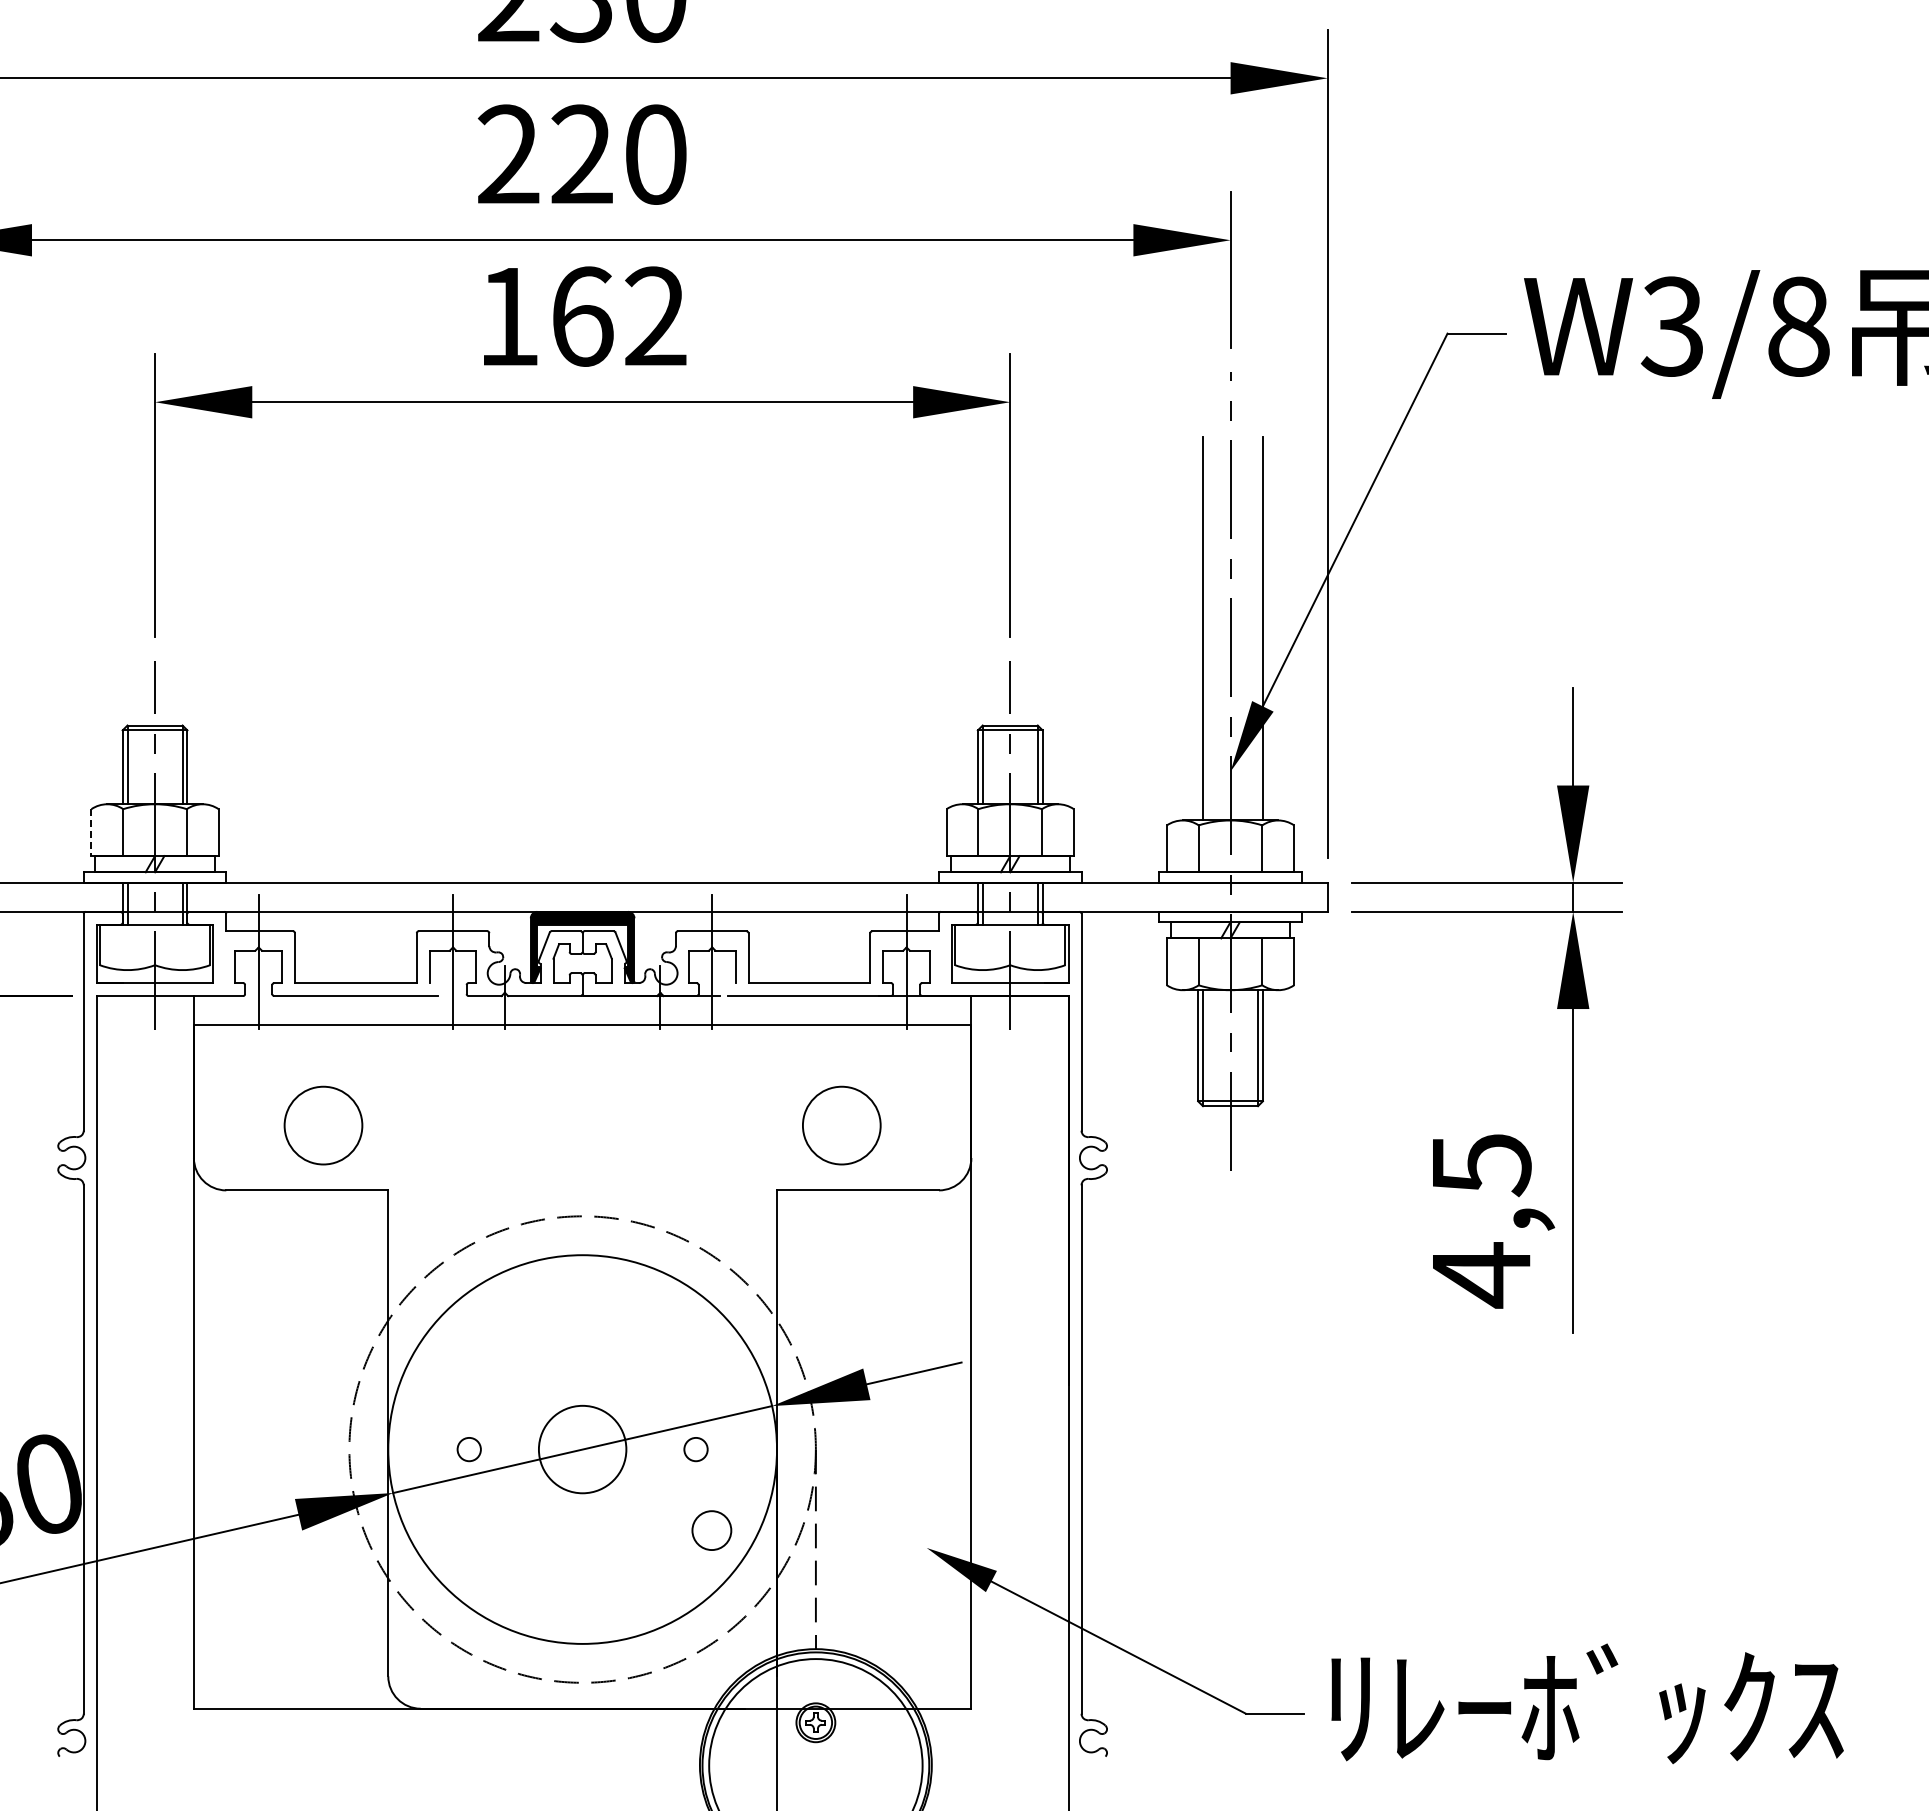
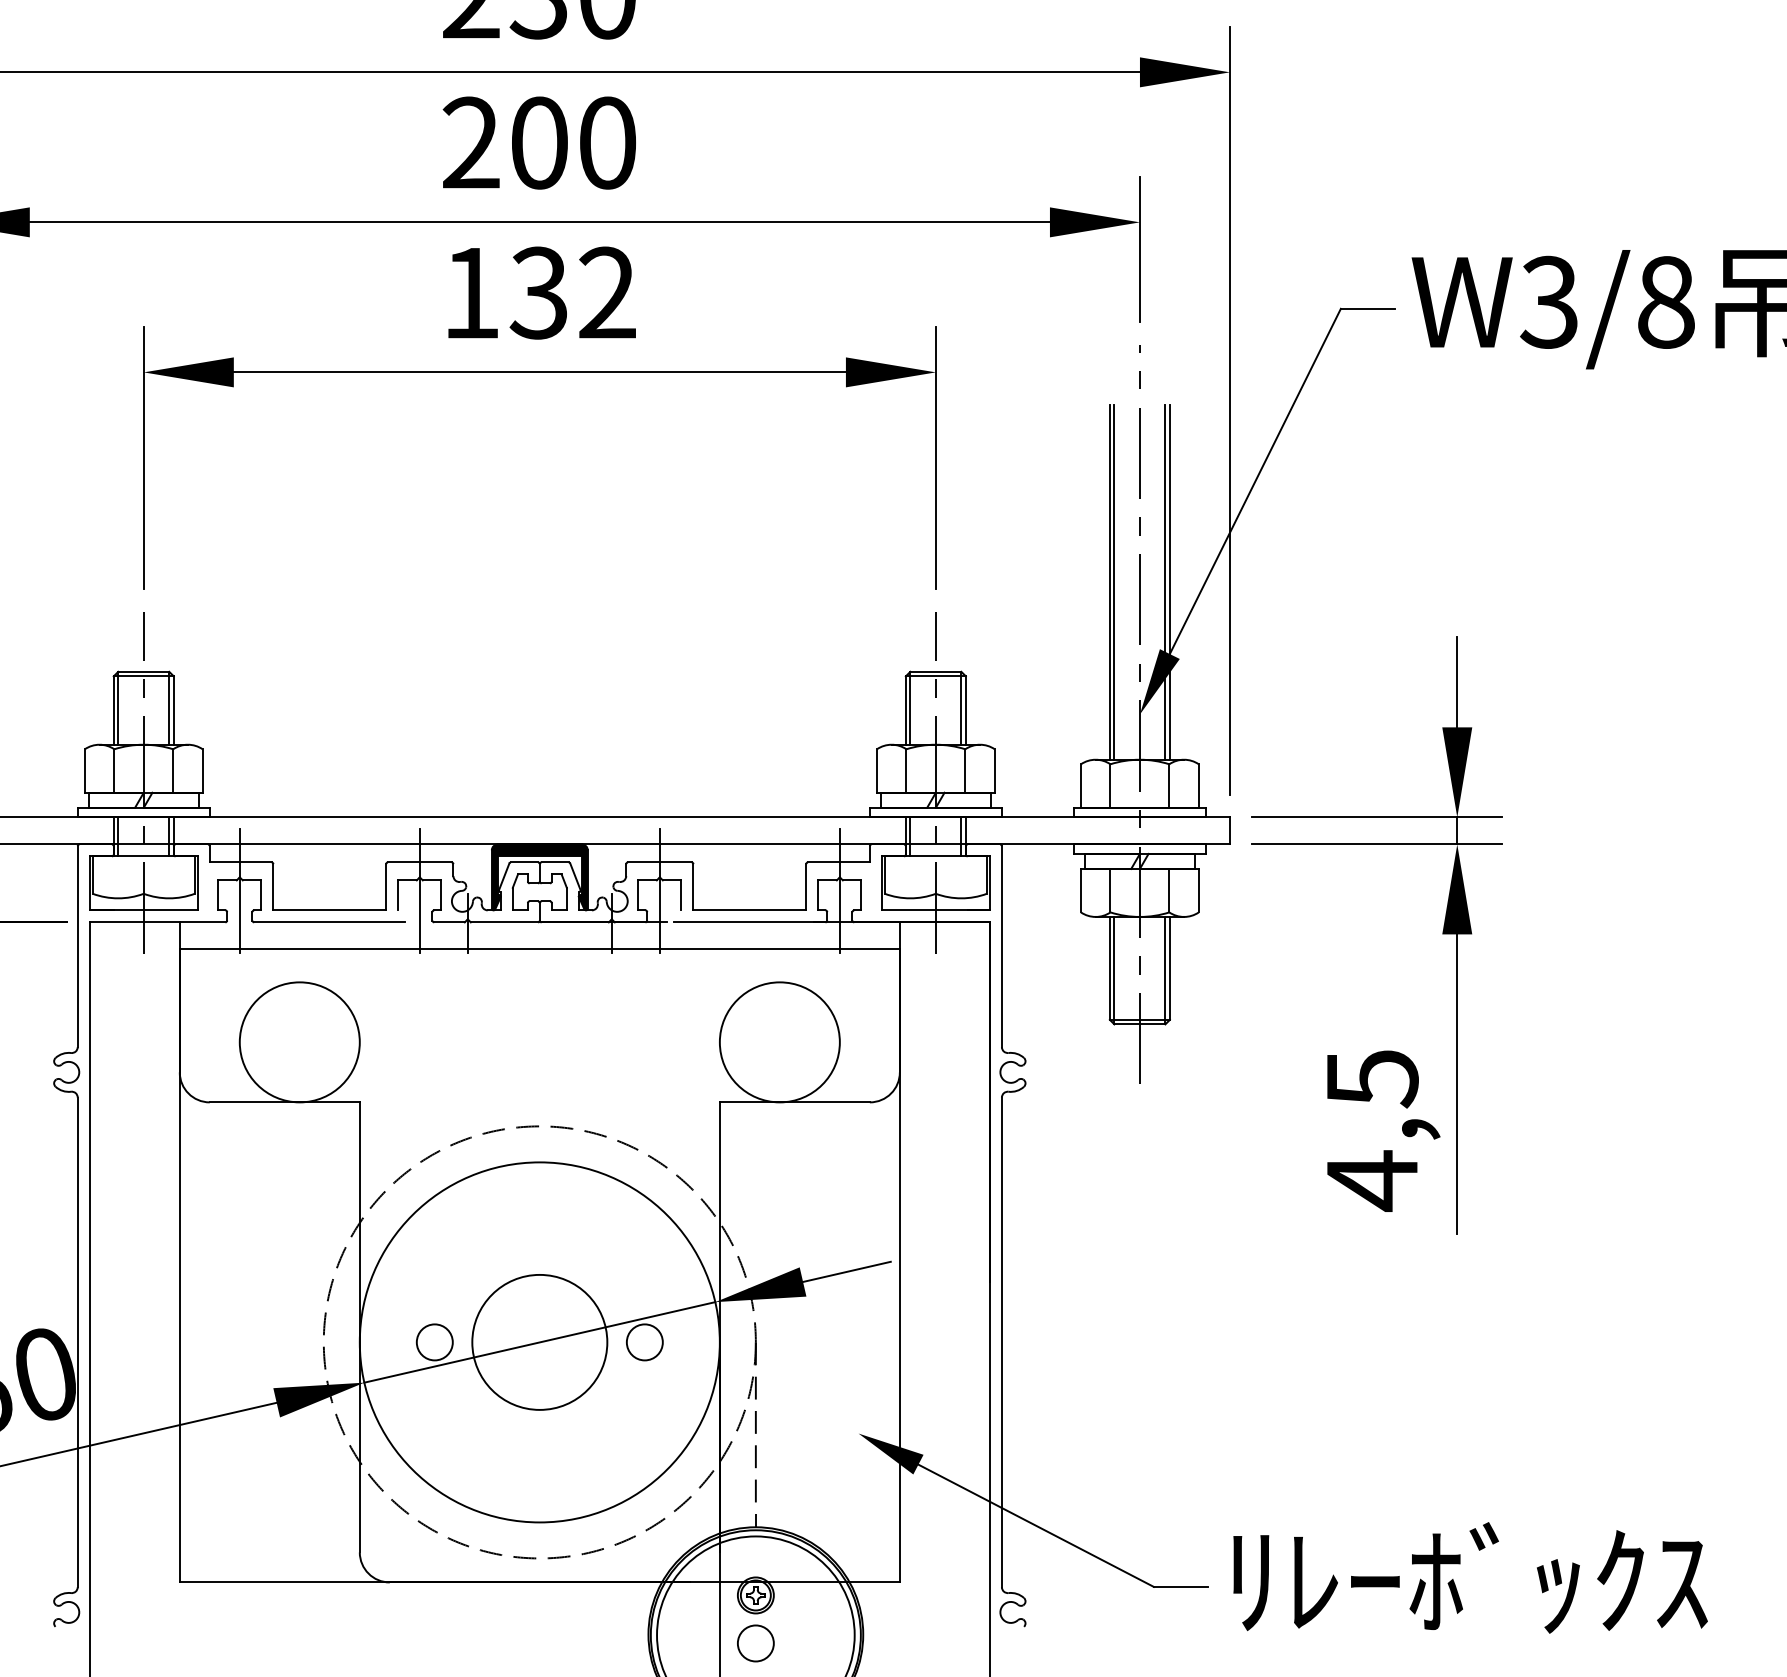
text: (581, 154) -> (538, 142), 220 -> 200
text: (581, 316) -> (538, 292), 162 -> 132
line: (1198, 628) -> (1110, 581), added
line: (1258, 628) -> (1165, 581), added
line: (91, 833) -> (84, 771), dashed -> solid
circle: (323, 1125) -> (299, 1042), size x1.67
circle: (841, 1125) -> (779, 1042), size x1.67
circle: (468, 1449) -> (434, 1342), size x1.67
circle: (582, 1449) -> (539, 1342), size x1.67
circle: (695, 1449) -> (644, 1342), size x1.67
circle: (711, 1530) -> (755, 1643), moved

